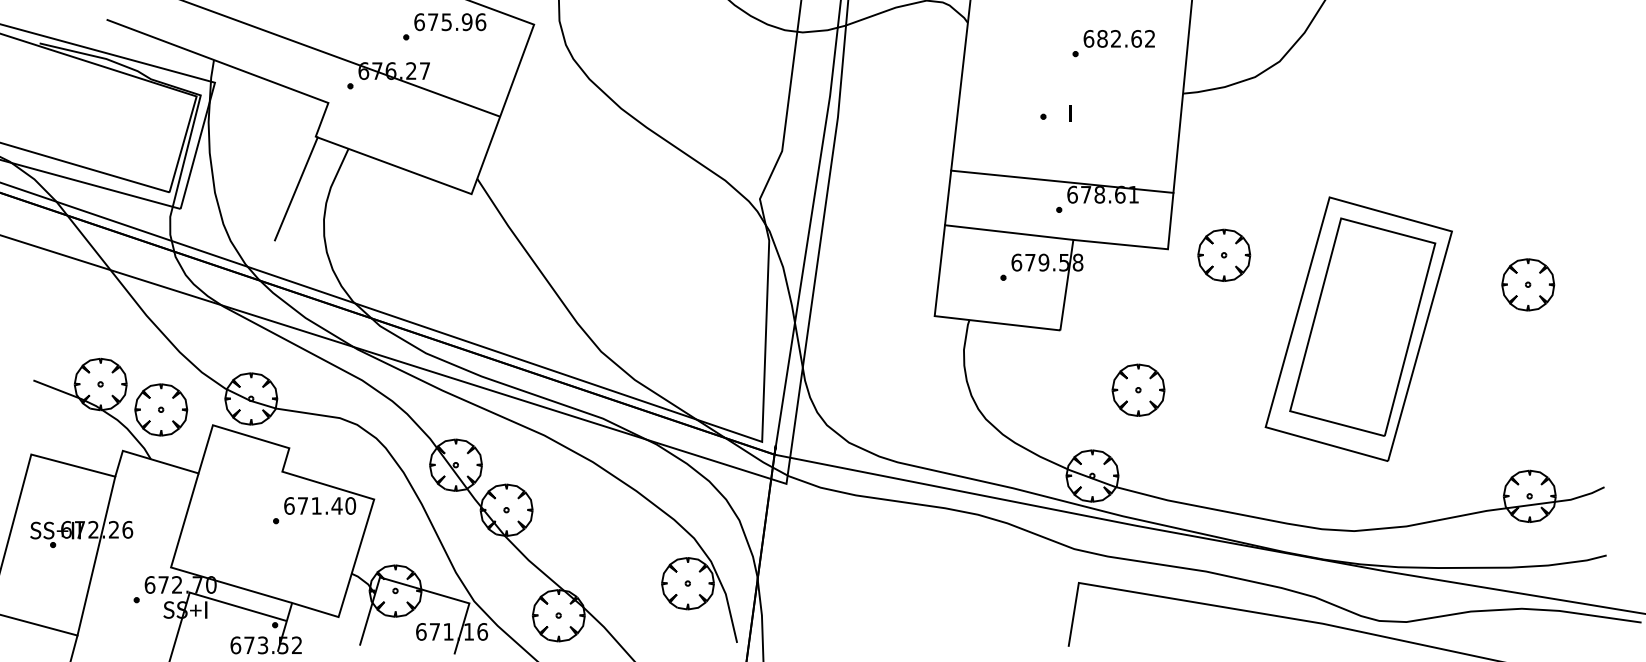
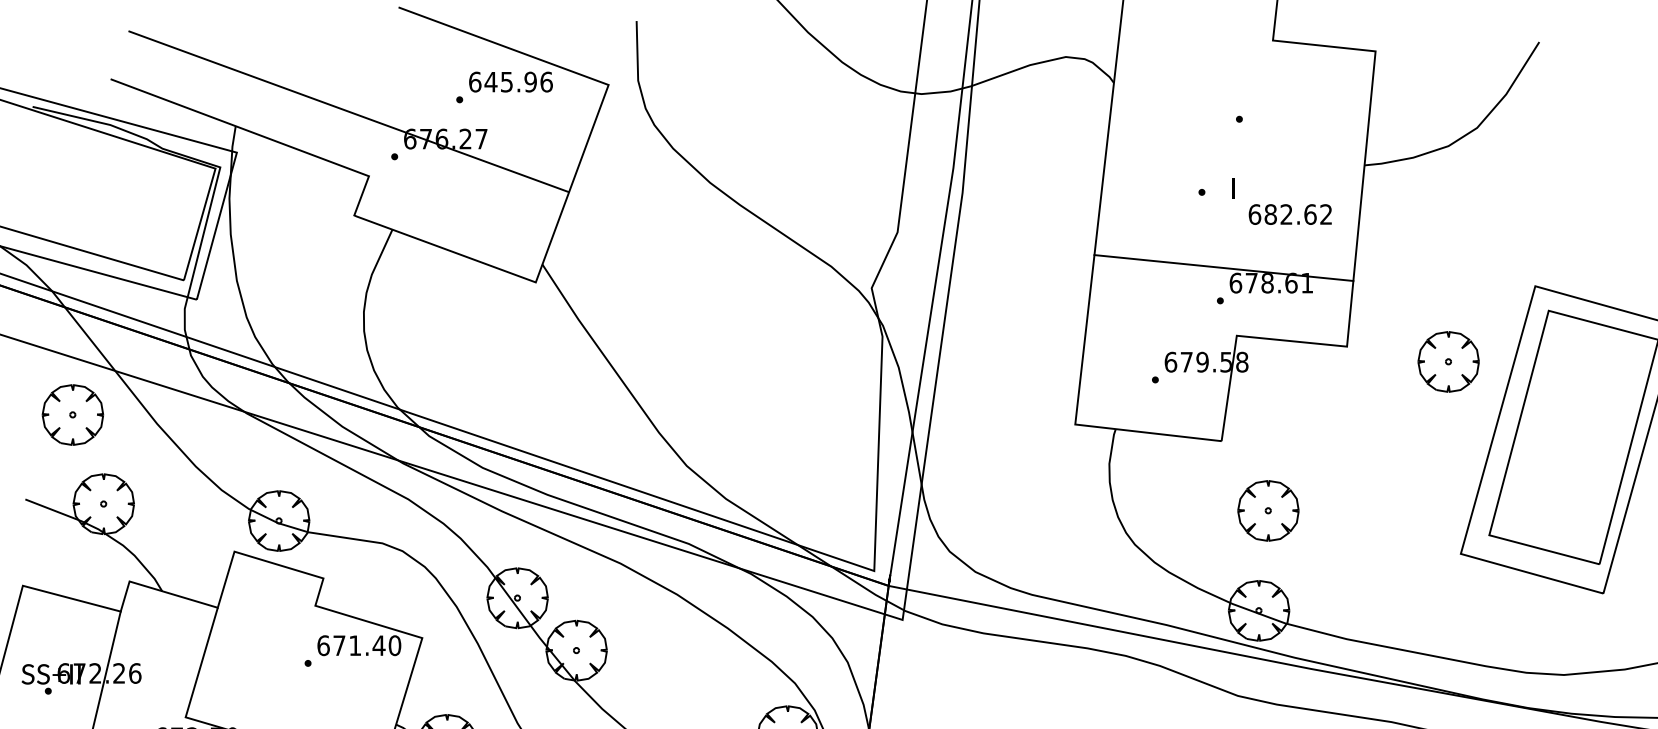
text: (432, 21) -> (490, 81), 675.96 -> 645.96
text: (1118, 38) -> (1289, 214), moved
line: (295, 188) -> (330, 275), removed
line: (1009, 232) -> (1162, 327), removed
part: (1224, 254) -> (1448, 360), moved
part: (1138, 389) -> (1268, 510), moved
part: (161, 409) -> (73, 414), moved

